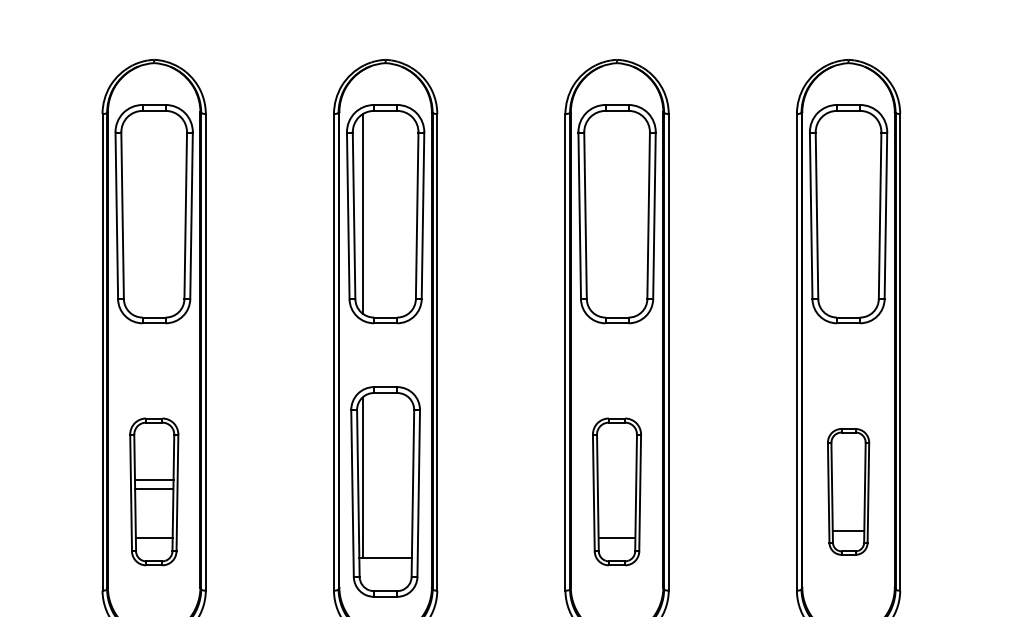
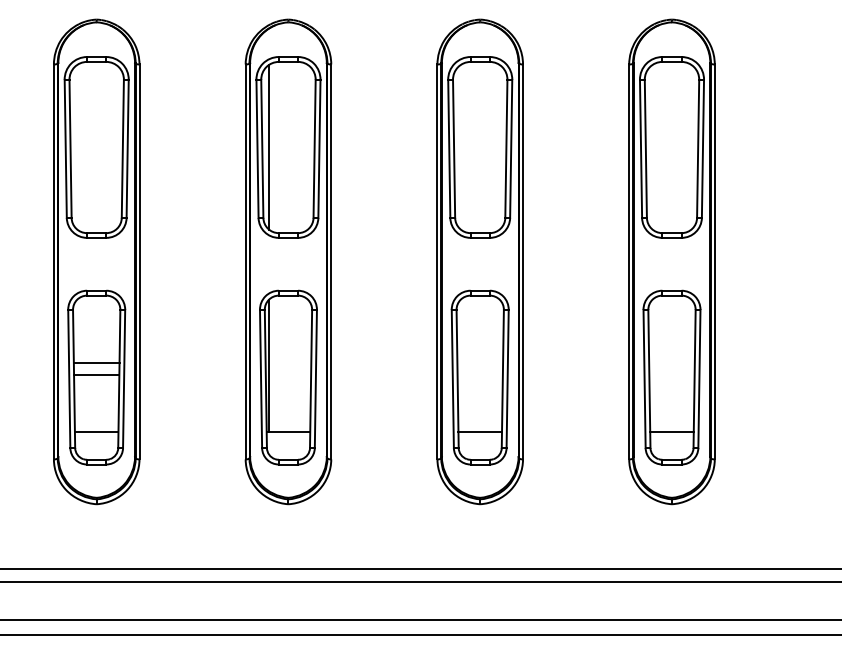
part: (153, 491) -> (96, 377), size x1.43
part: (616, 491) -> (479, 377), size x1.43
part: (847, 491) -> (671, 377), size x1.67

